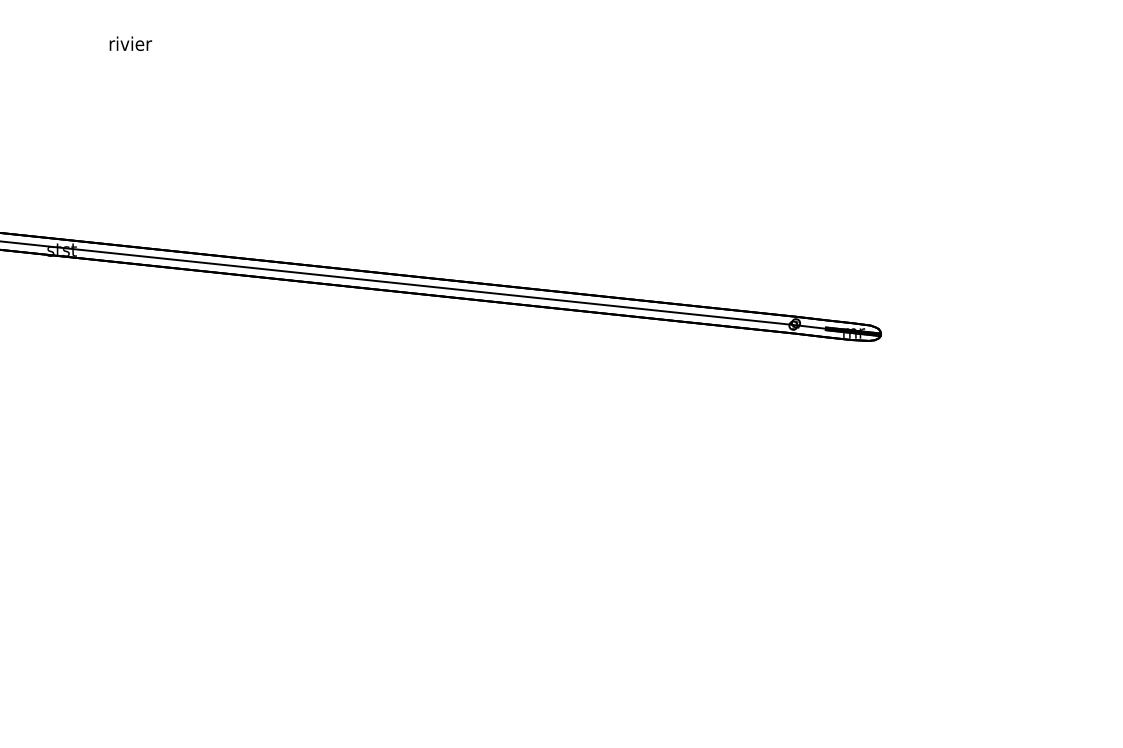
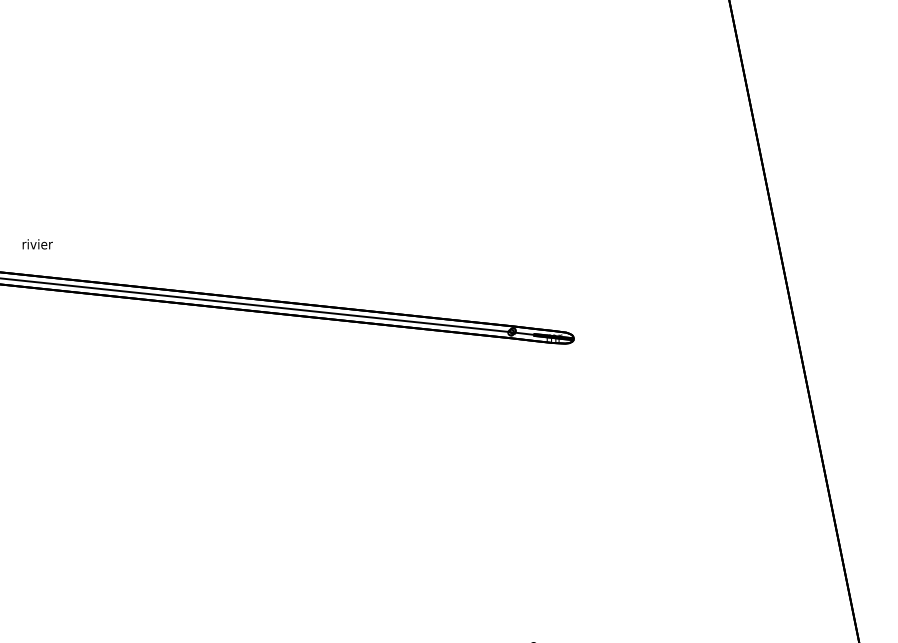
text: (130, 44) -> (37, 244), moved

